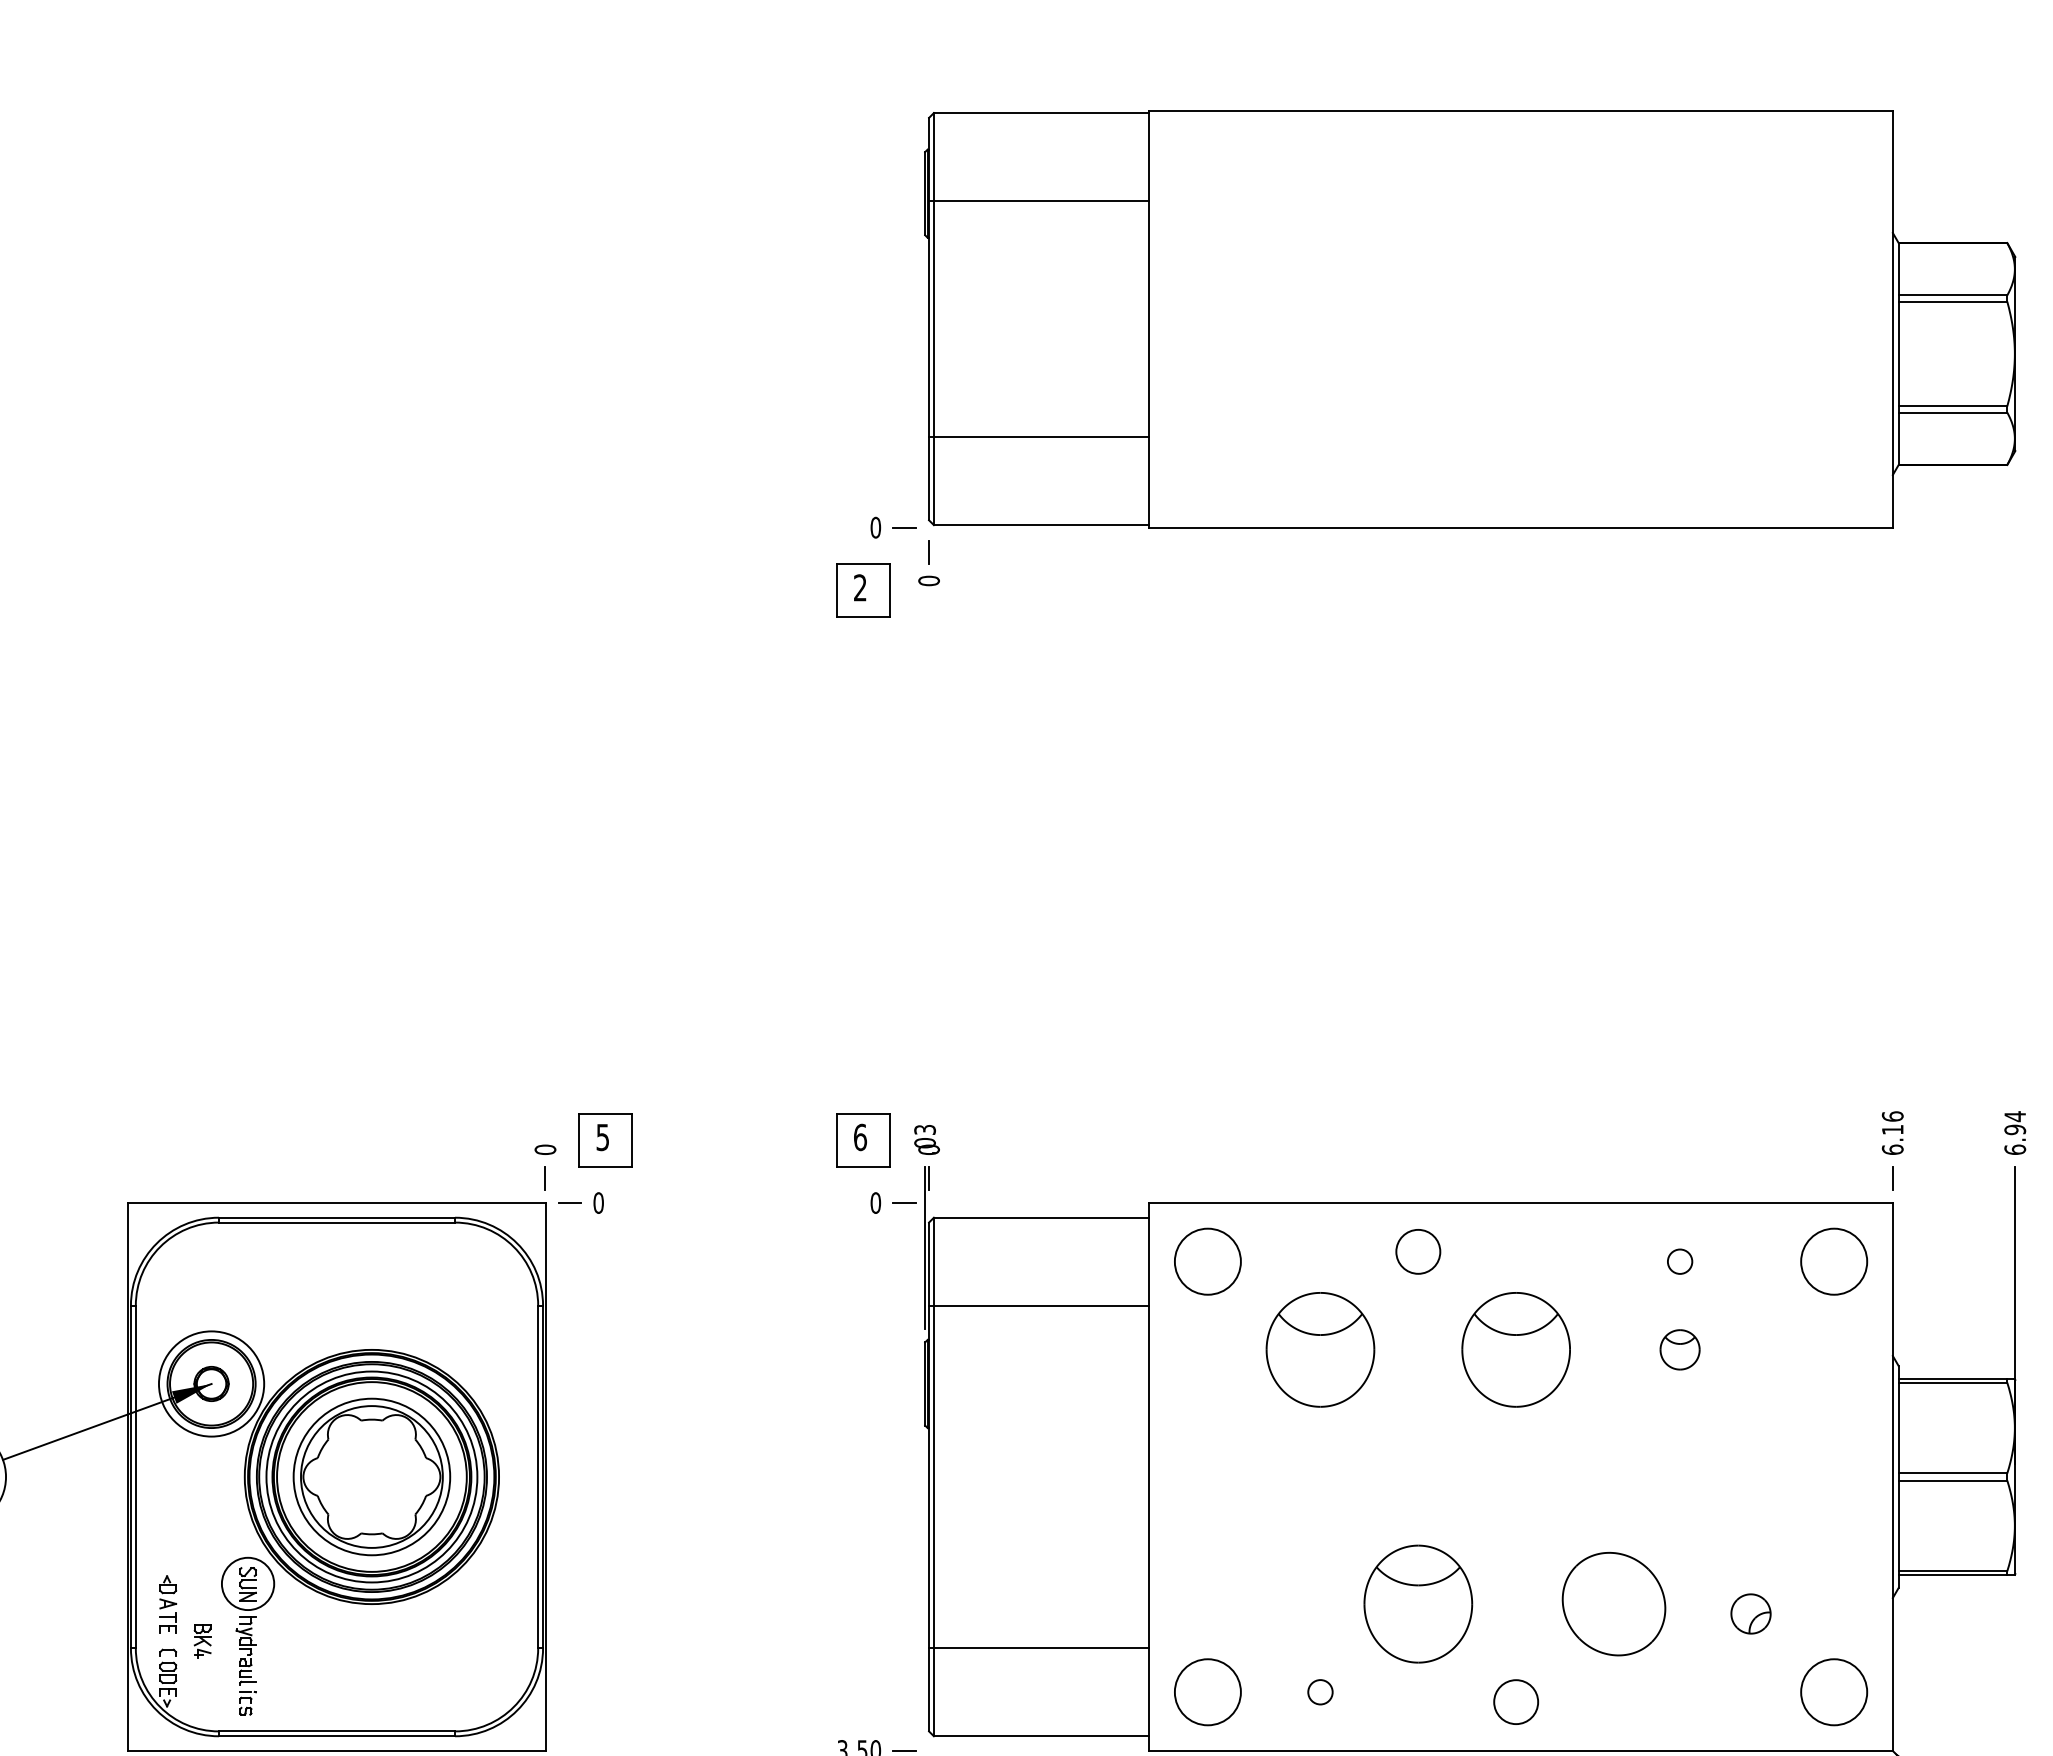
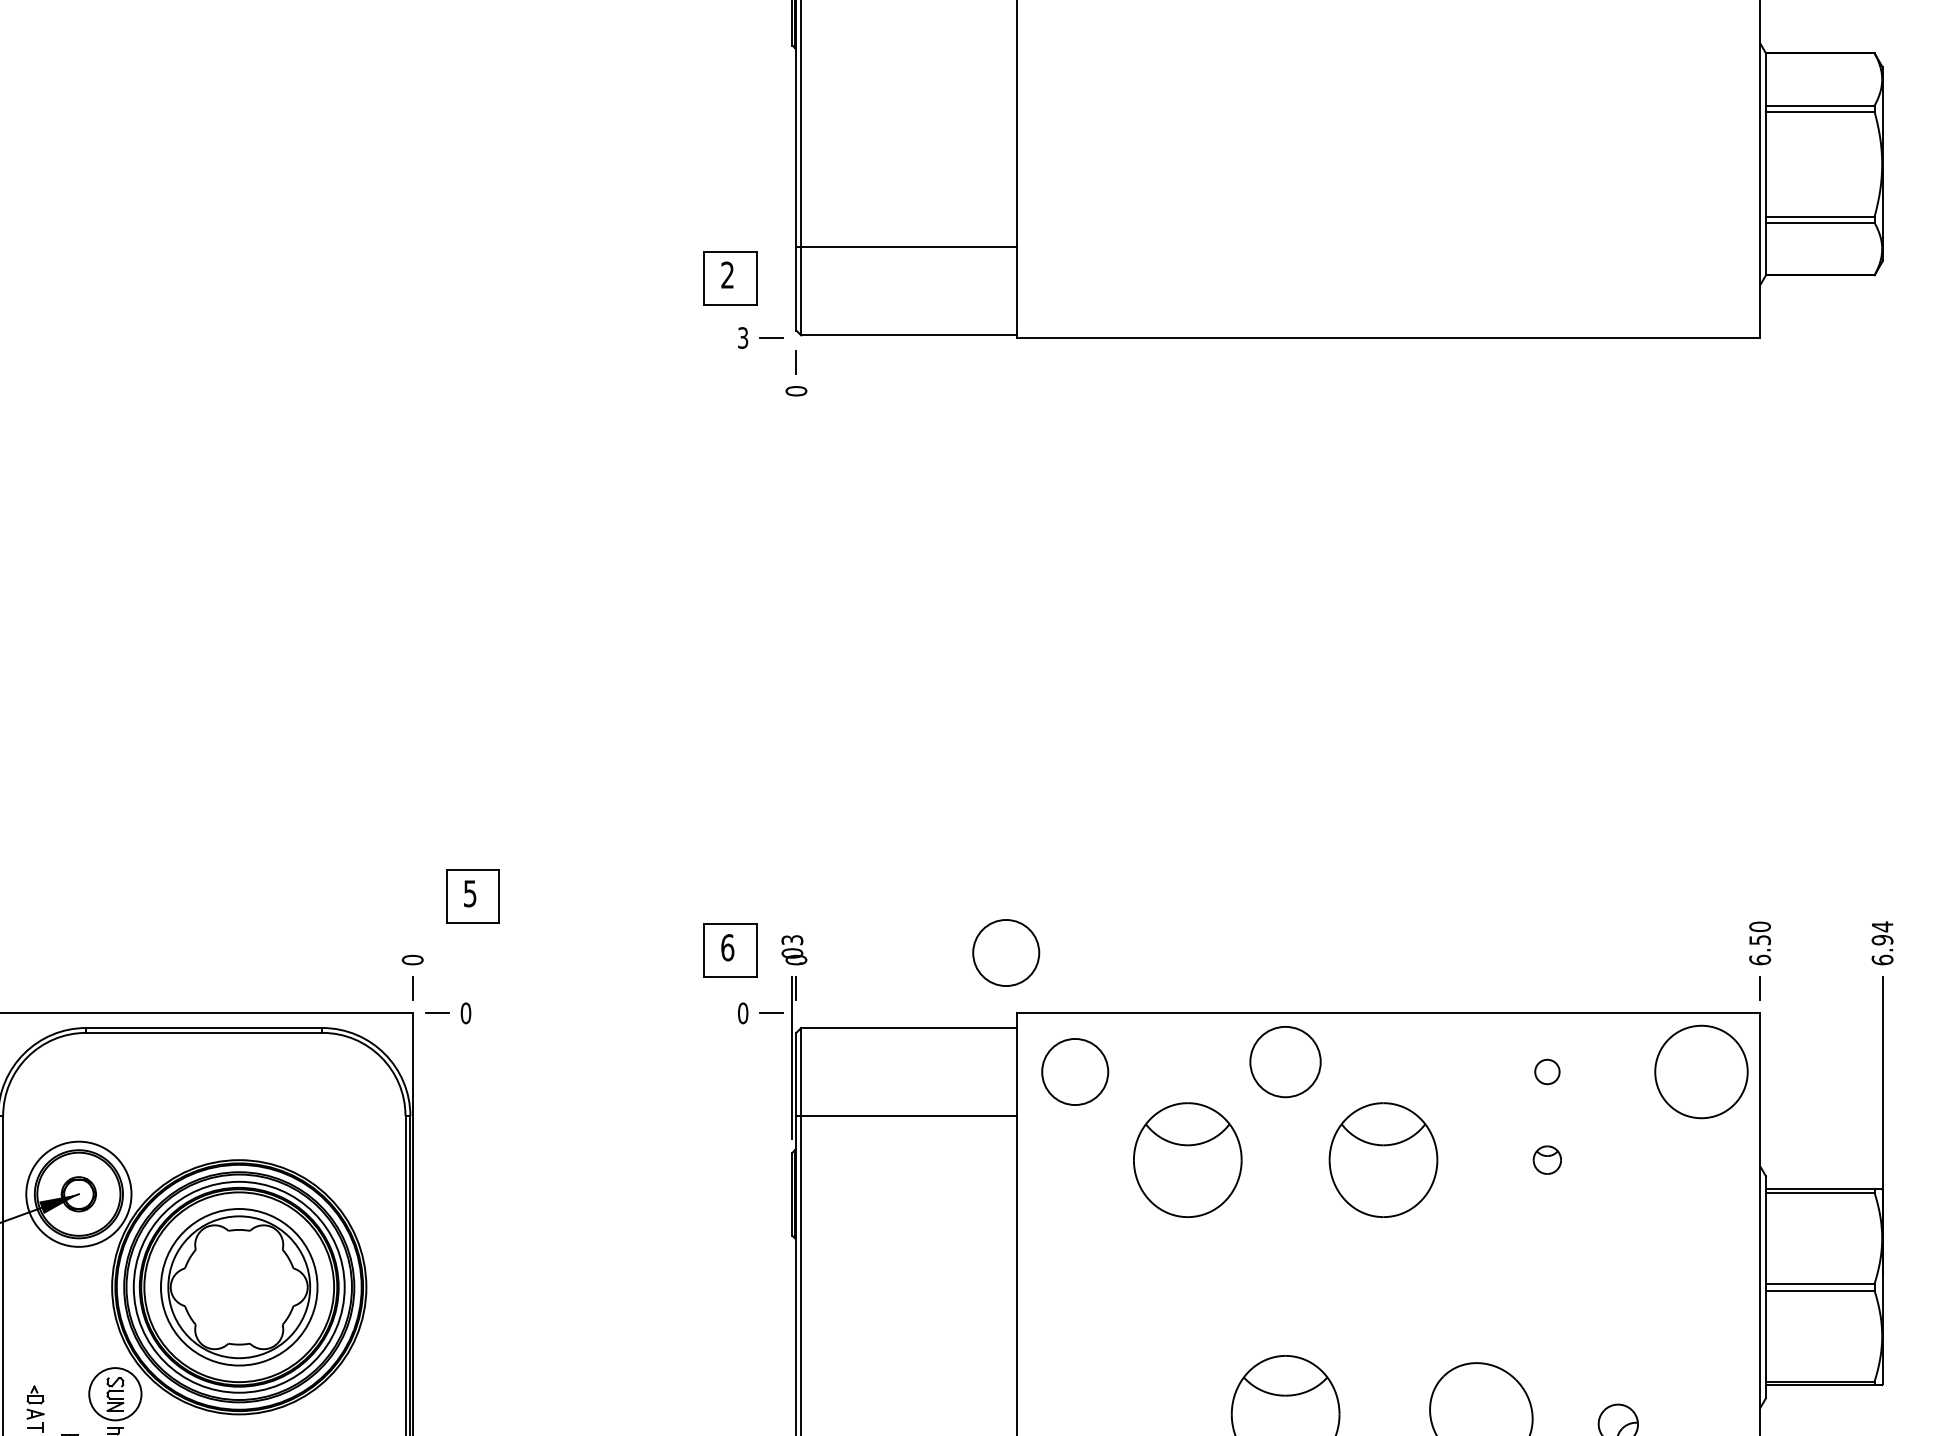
line: (1039, 201) -> (906, 11), removed
text: (875, 527) -> (742, 337), 0 -> 3
part: (863, 590) -> (730, 277), moved
text: (1892, 1122) -> (1759, 932), 6.16 -> 6.50
part: (605, 1140) -> (472, 896), moved
circle: (1138, 1142) -> (1005, 952), added
circle: (1418, 1251) -> (1285, 1061), size x1.6
circle: (1834, 1261) -> (1701, 1071), size x1.4
part: (1679, 1349) -> (1546, 1159), size x0.7

